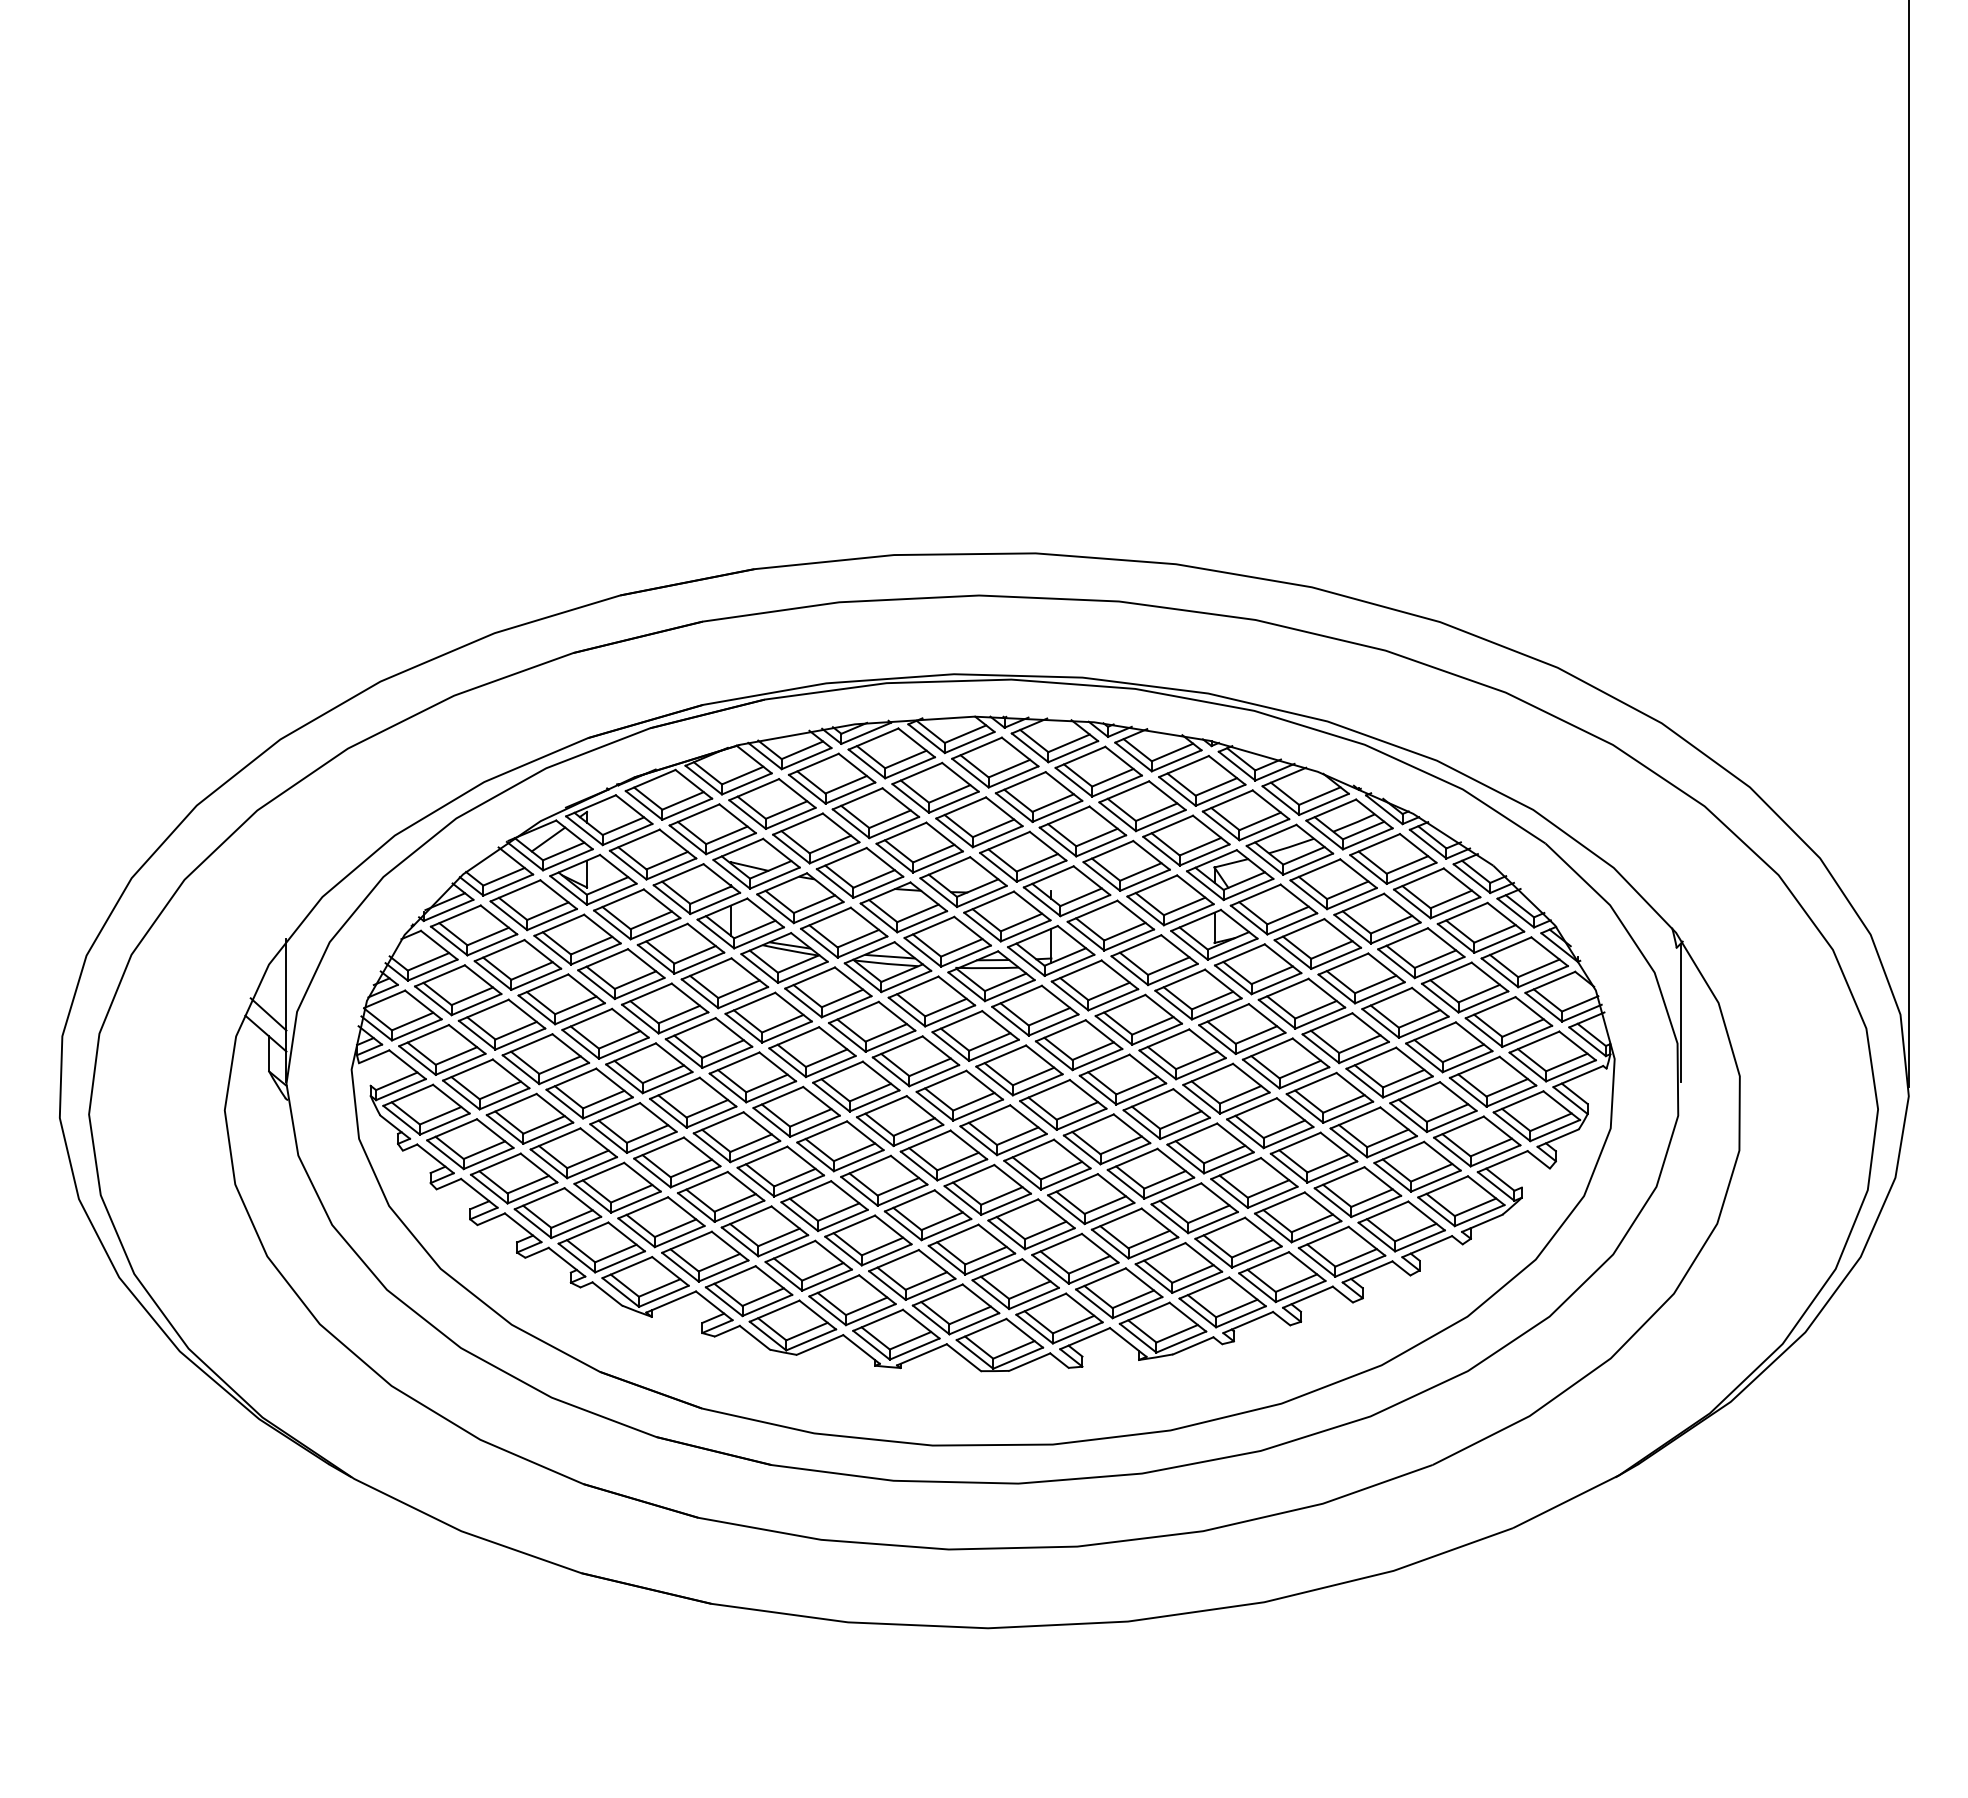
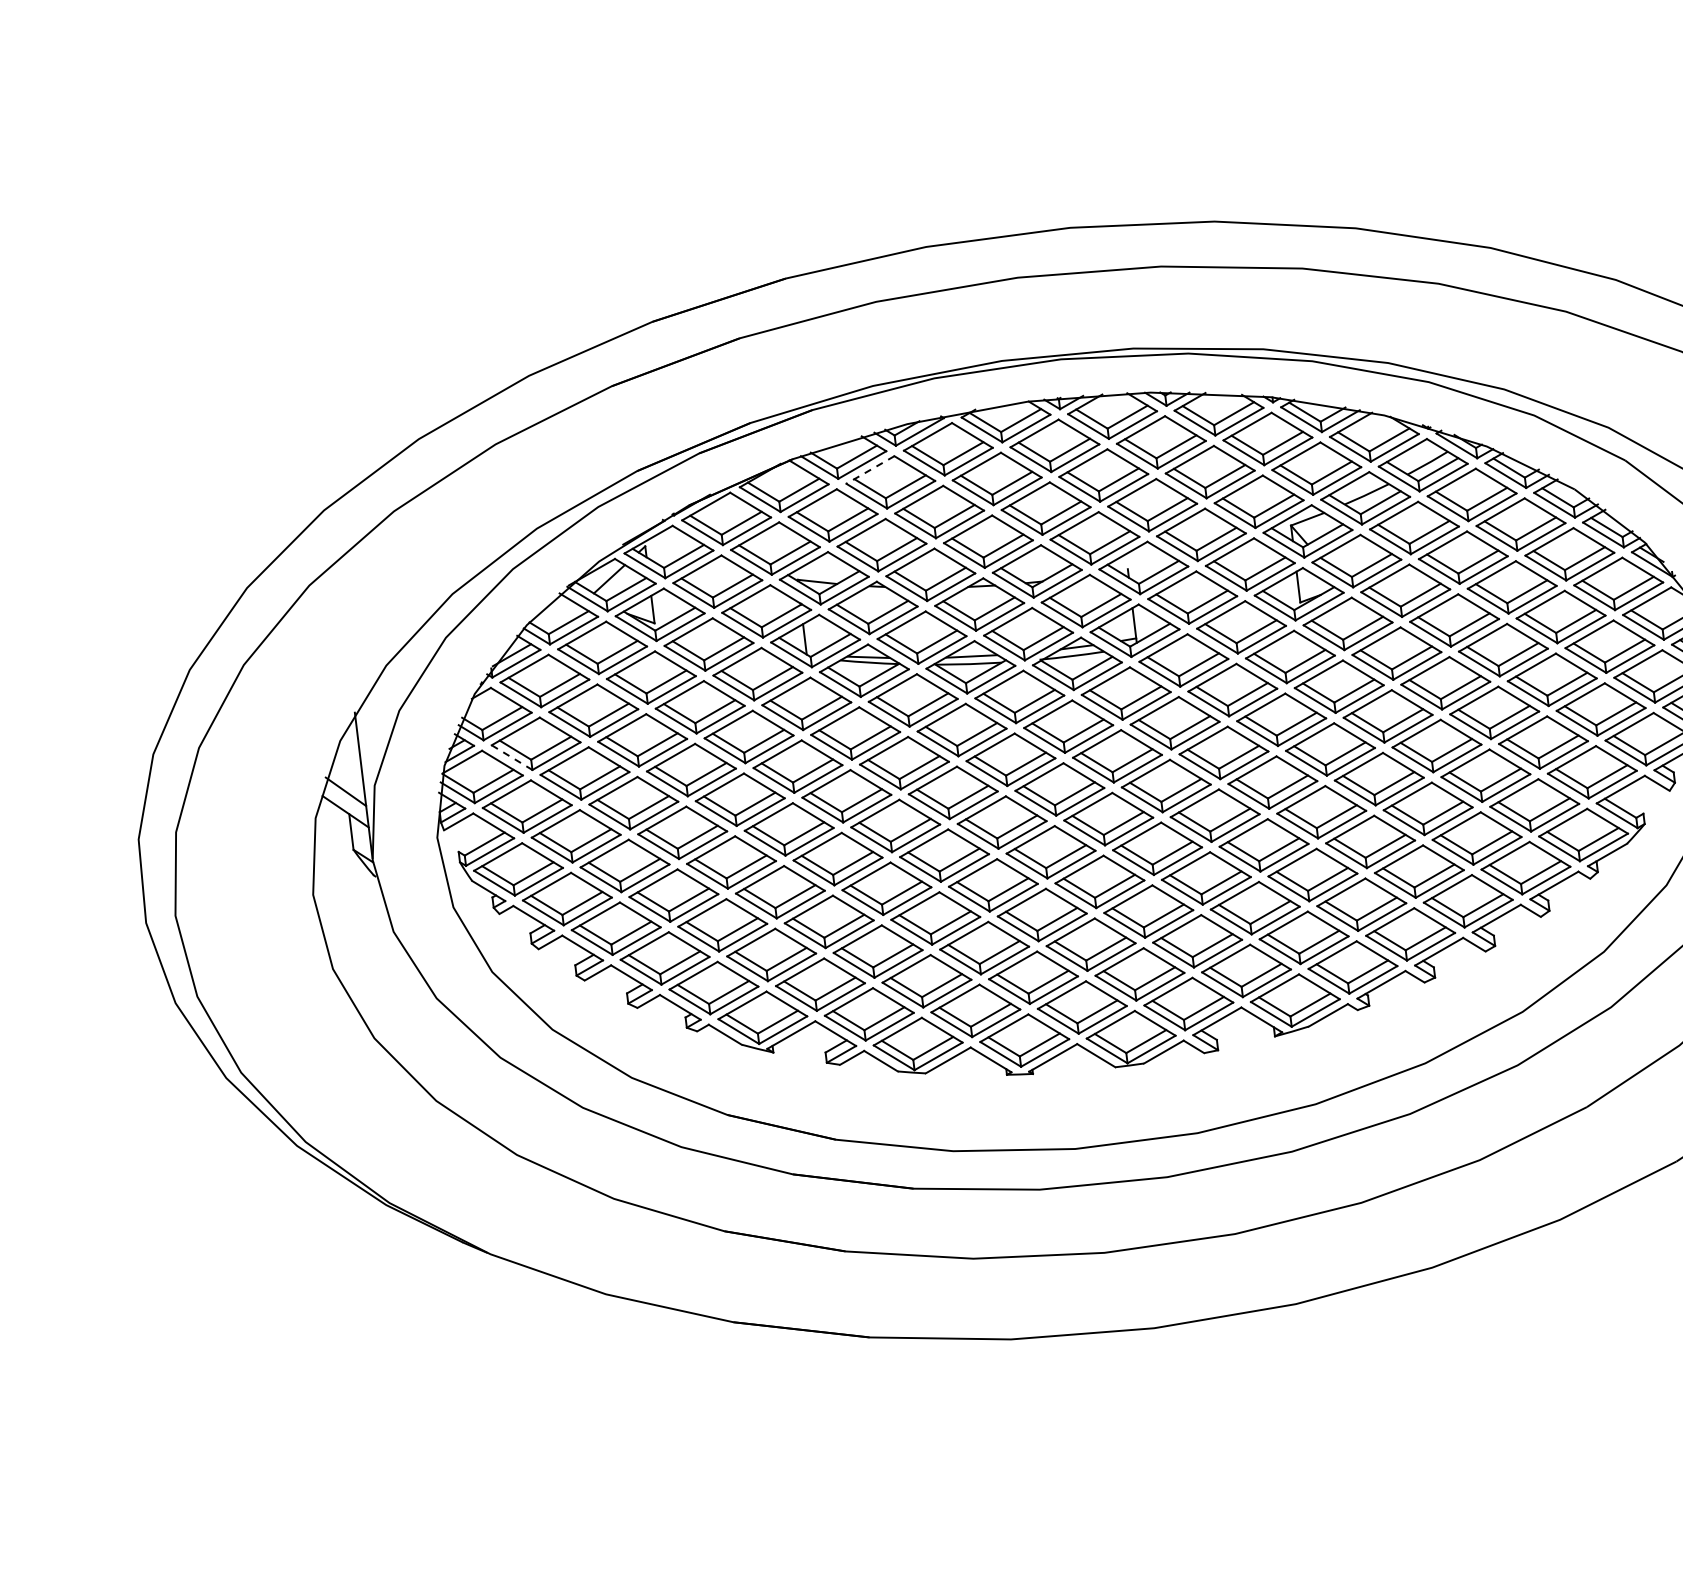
line: (813, 764) -> (870, 470), solid -> dashed
line: (433, 1001) -> (512, 758), solid -> dashed

